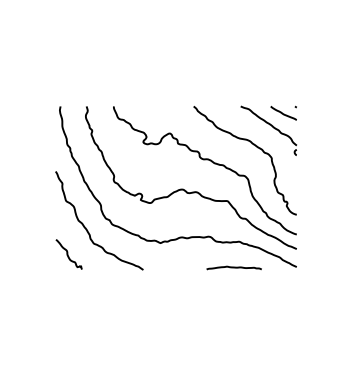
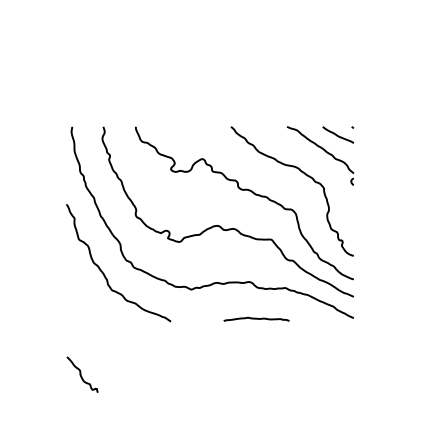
curve: (68, 254) -> (81, 374), moved
curve: (233, 267) -> (255, 318), moved

